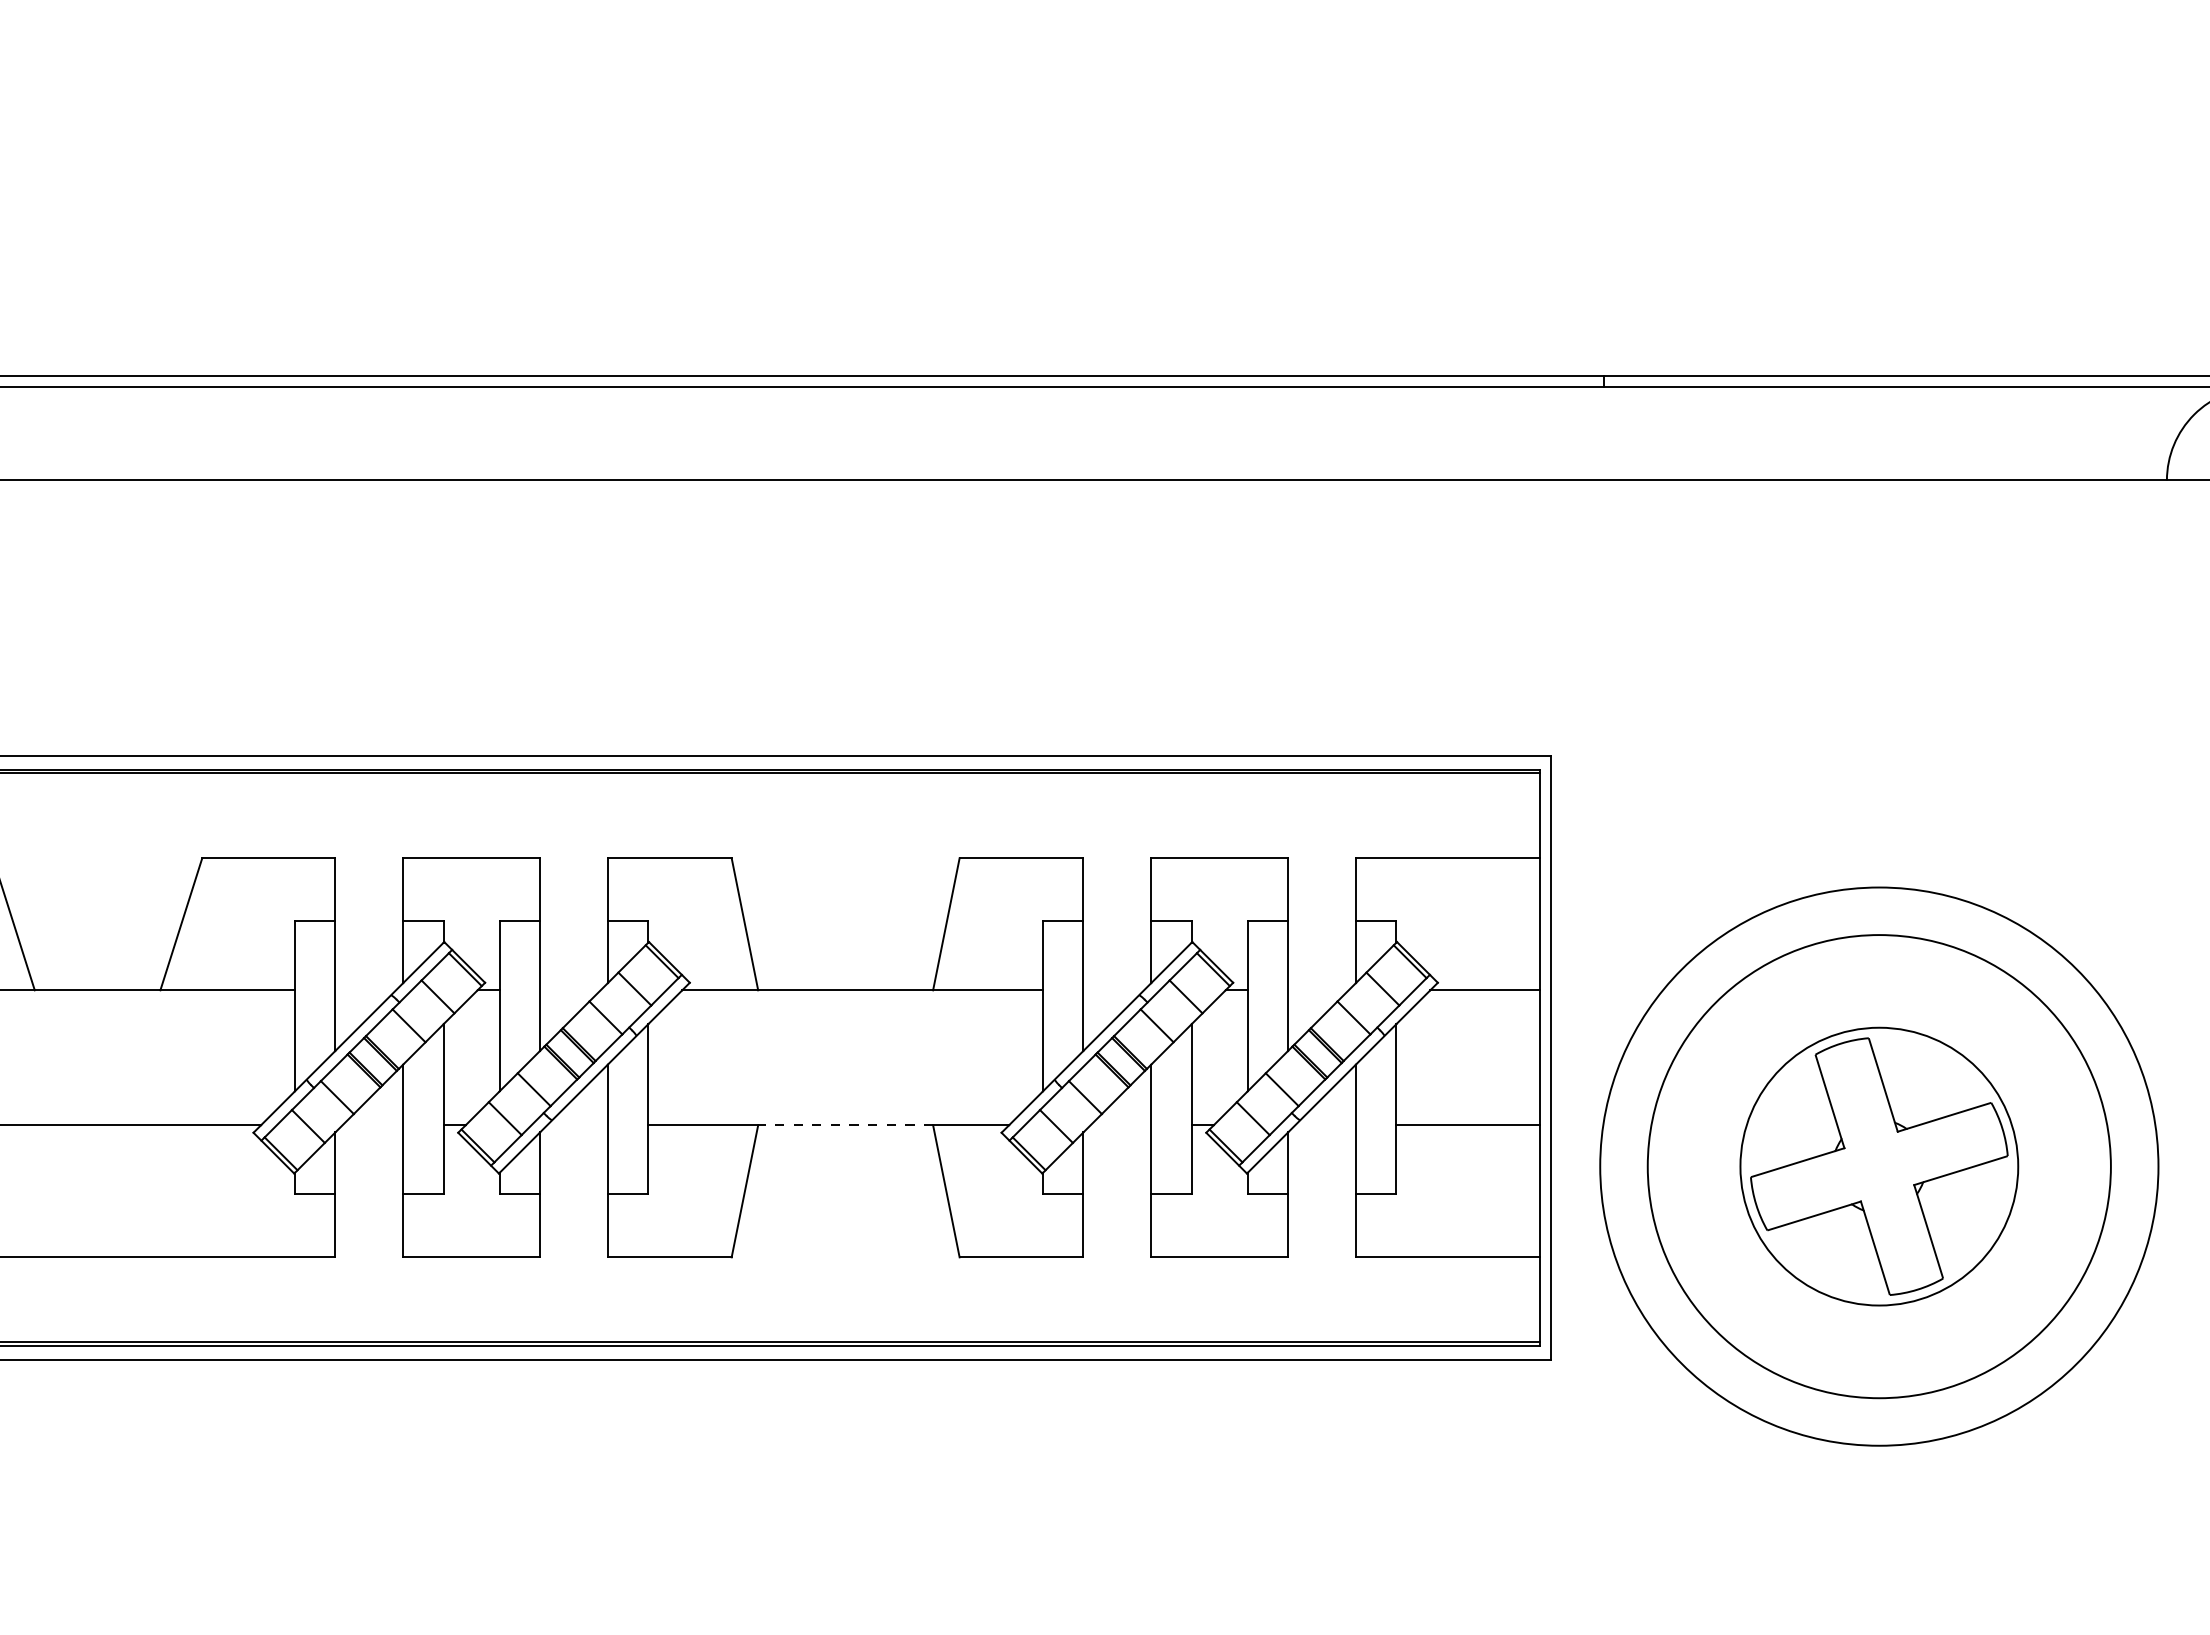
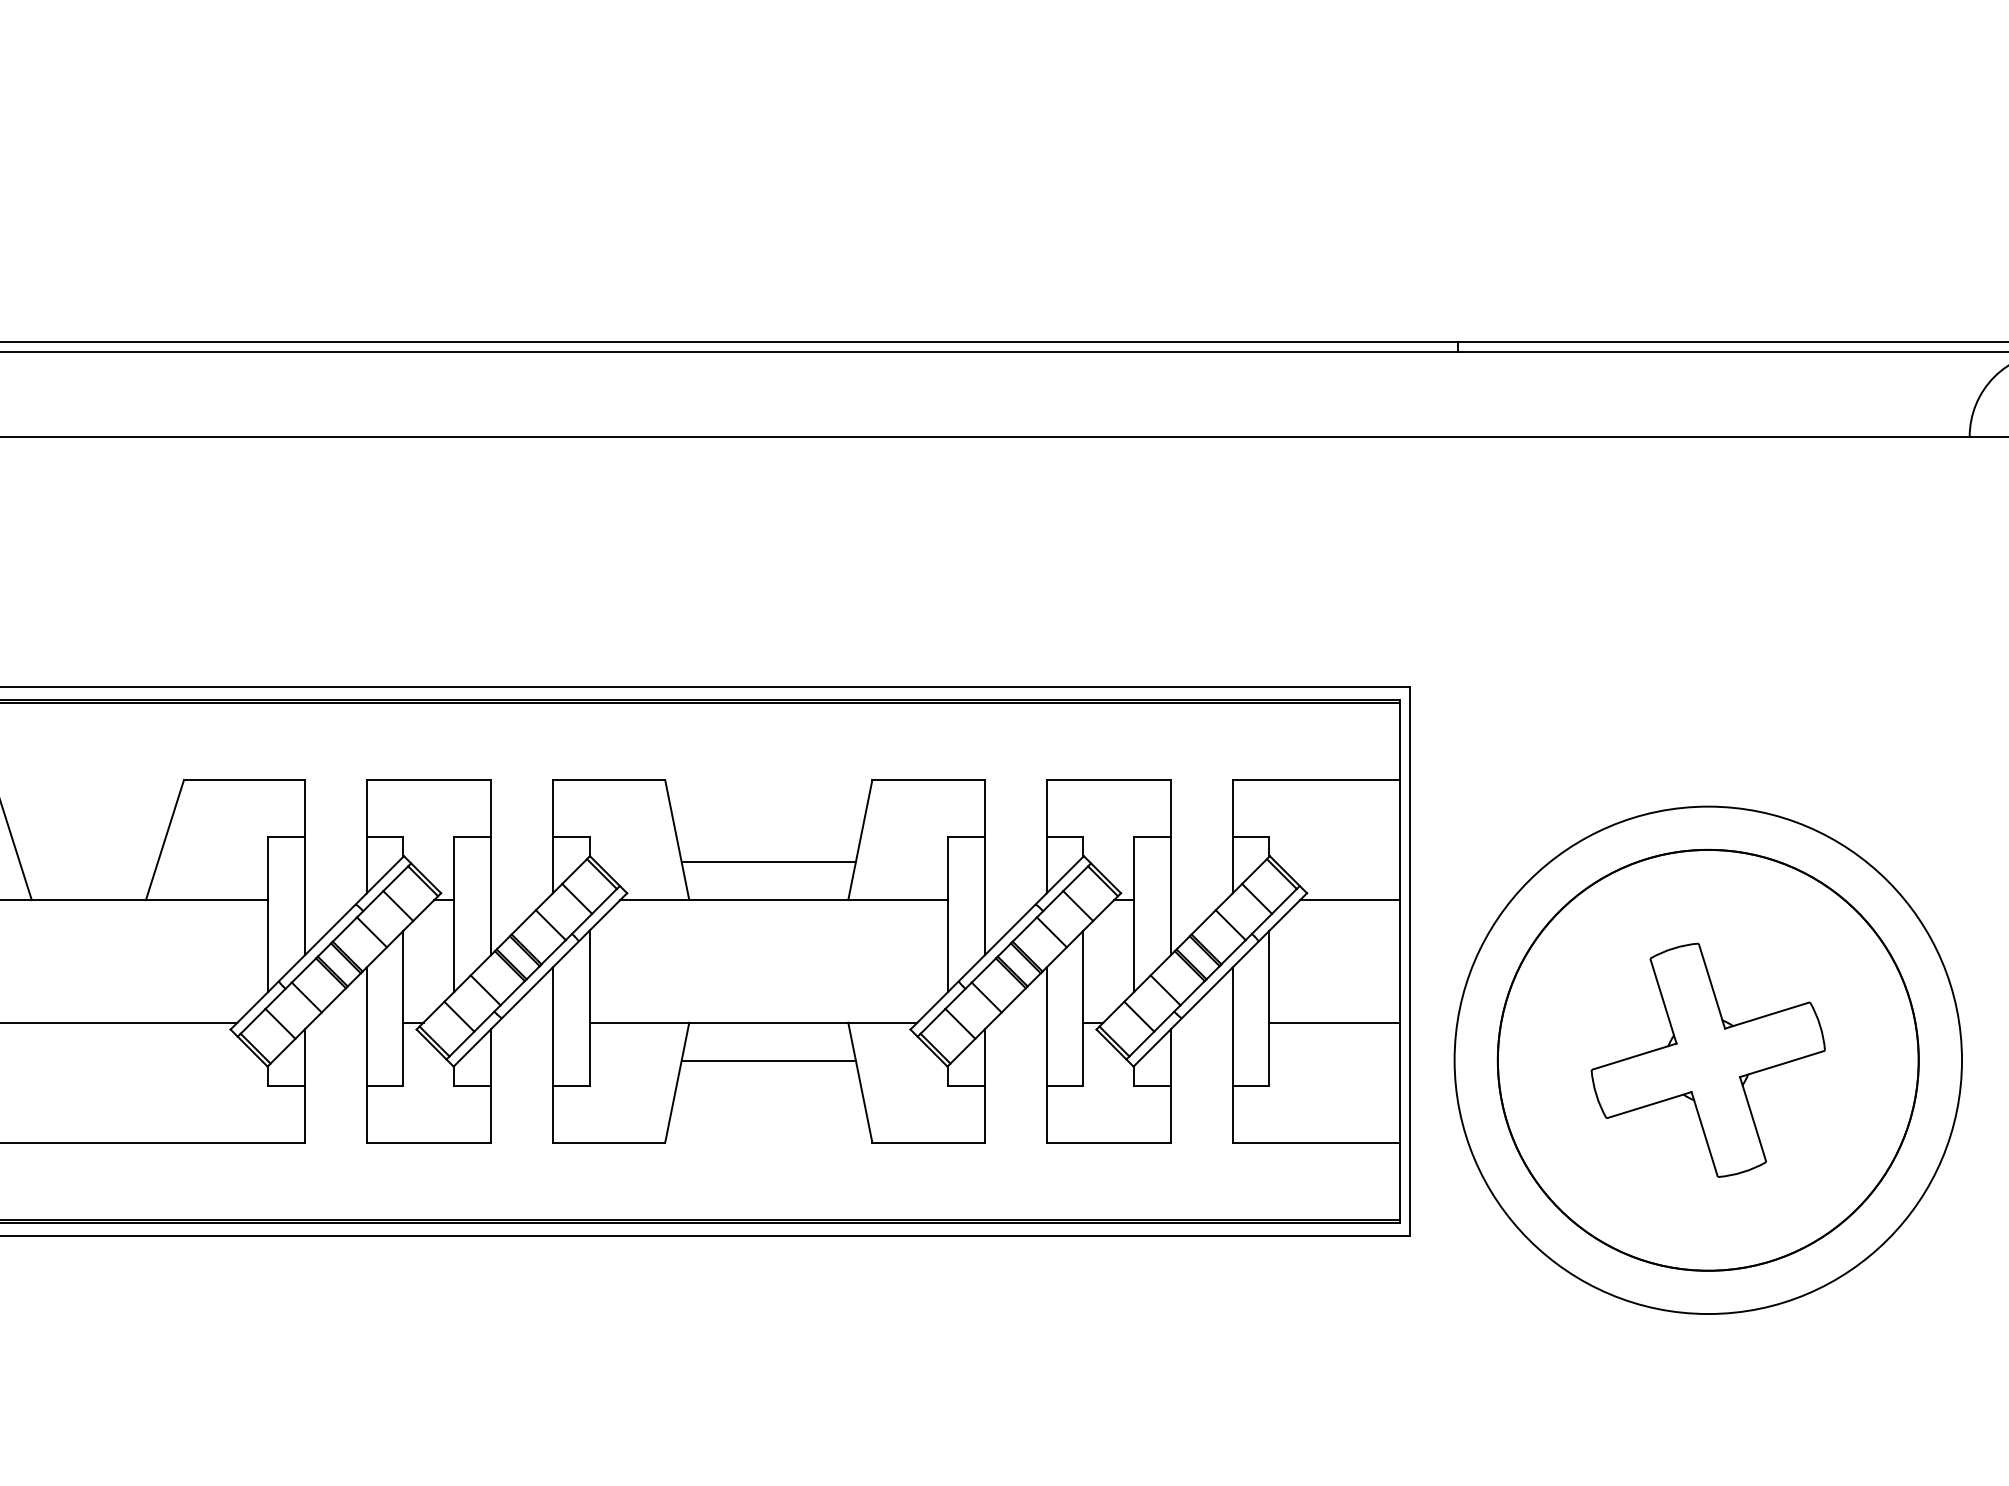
line: (845, 948) -> (768, 862), added
line: (845, 1125) -> (768, 1022), dashed -> solid
circle: (1878, 1166) -> (1707, 1060), size x1.67
line: (845, 1167) -> (768, 1061), added

